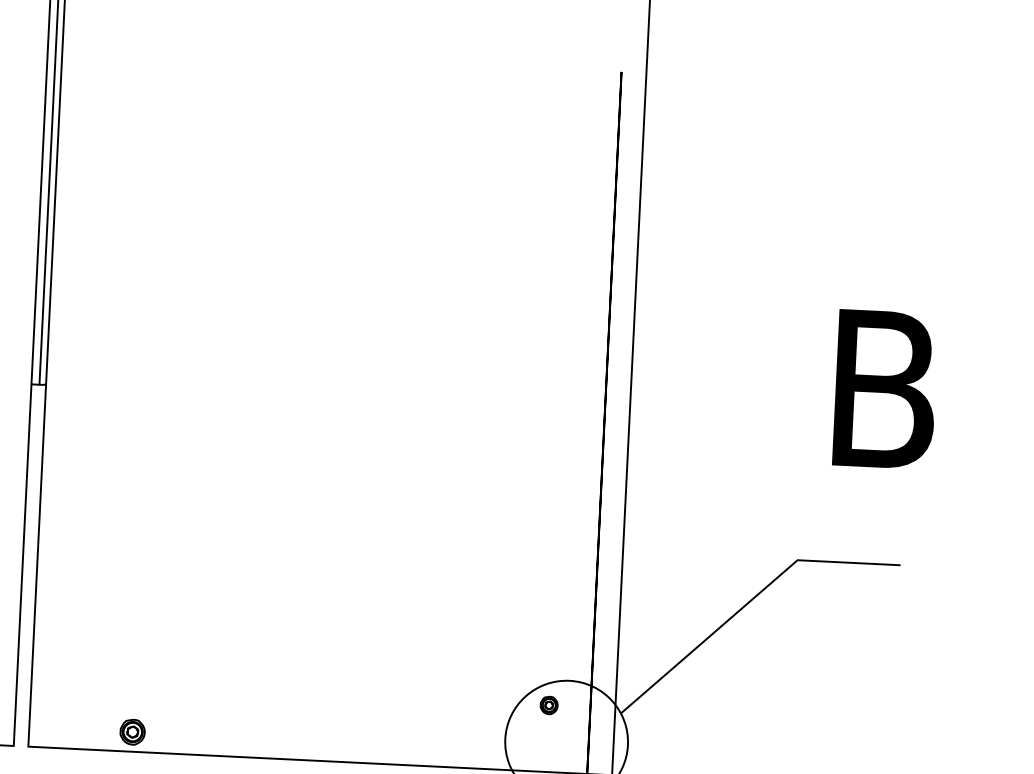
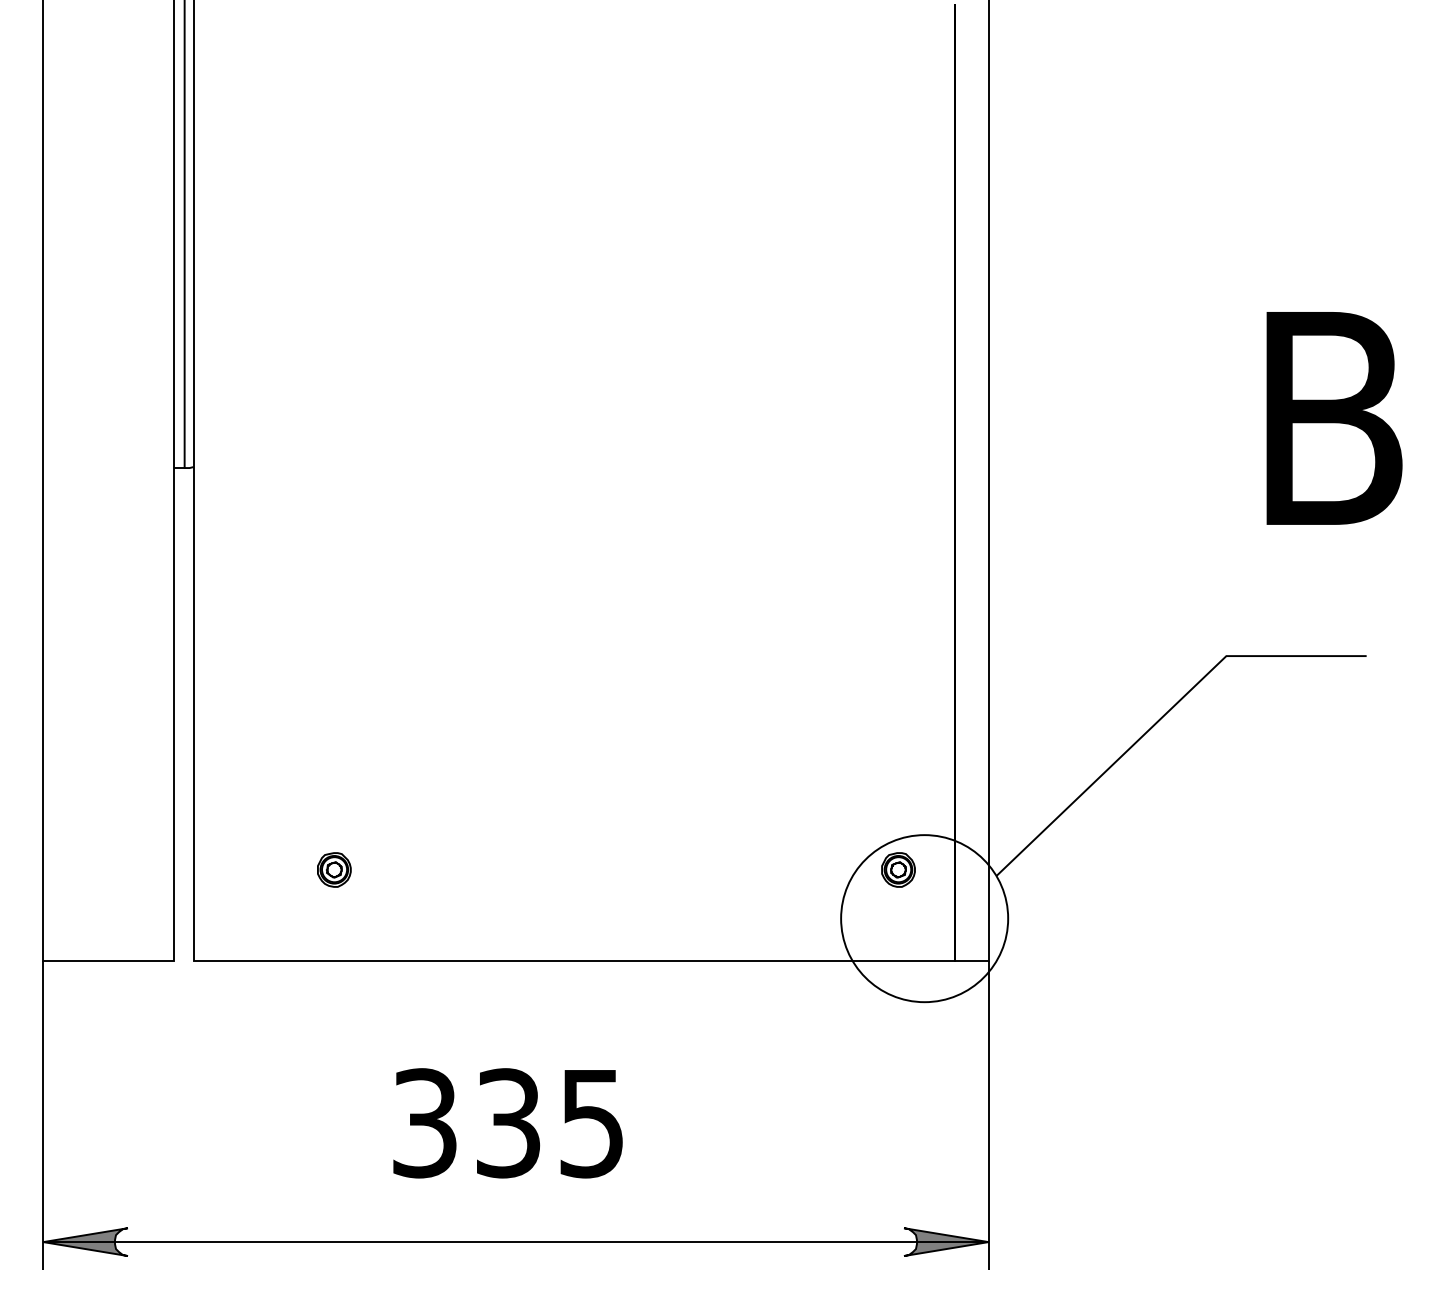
part: (549, 705) -> (898, 869), size x1.43
part: (132, 731) -> (334, 869), moved

